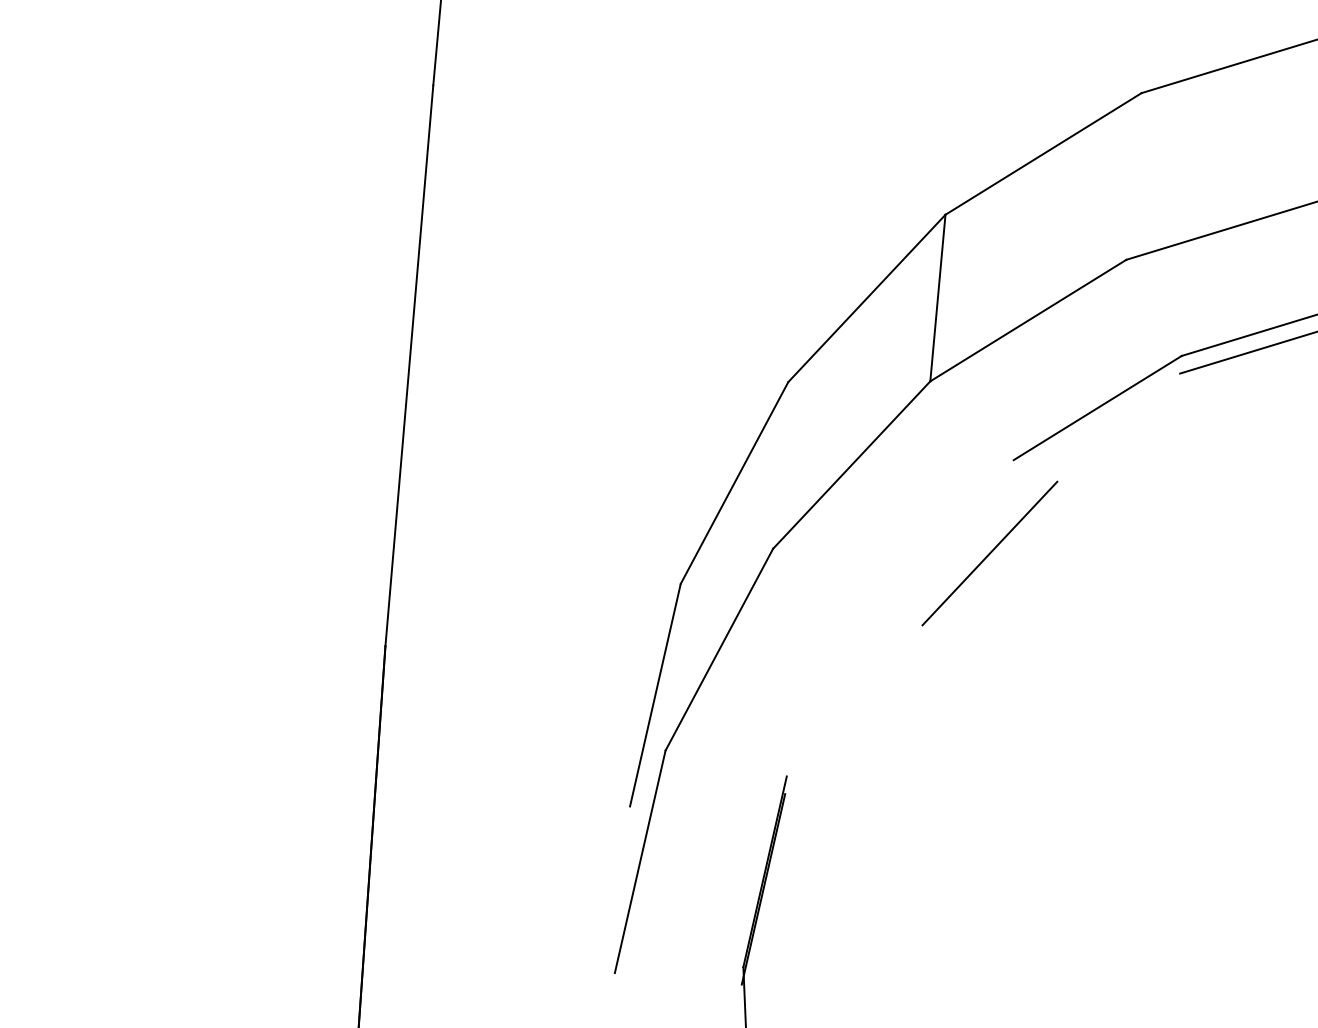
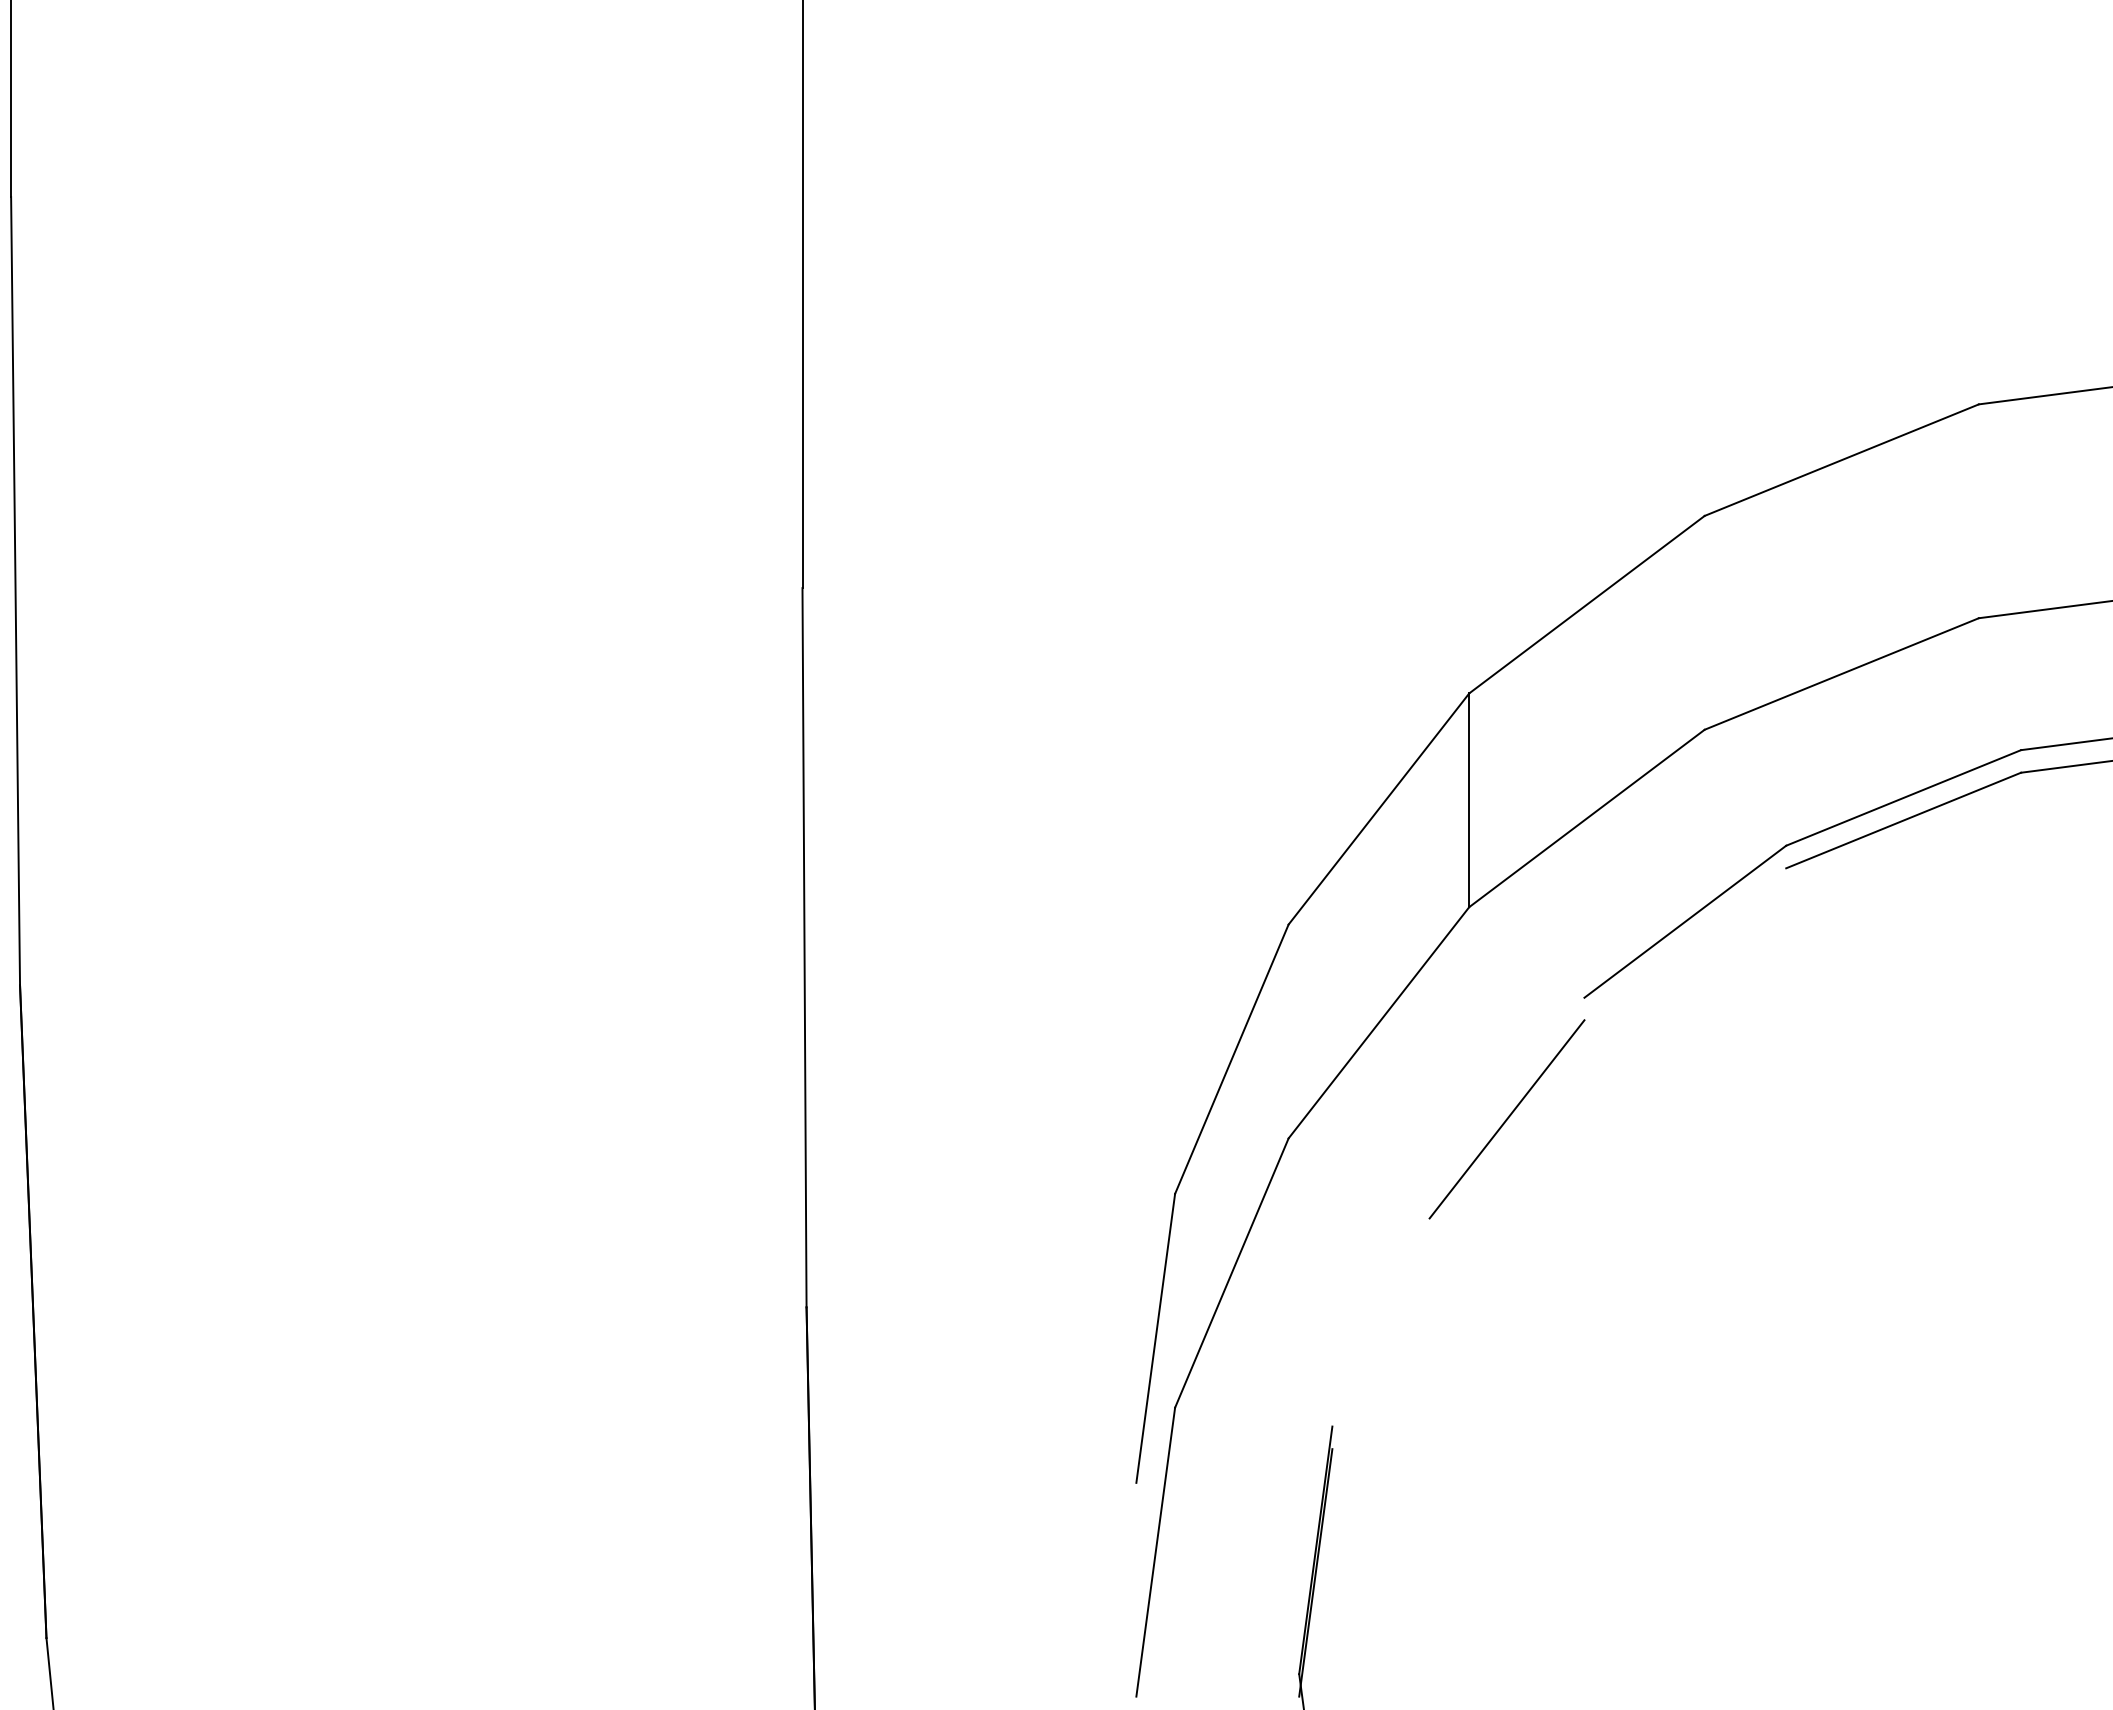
line: (989, 553) -> (1506, 1119), moved

